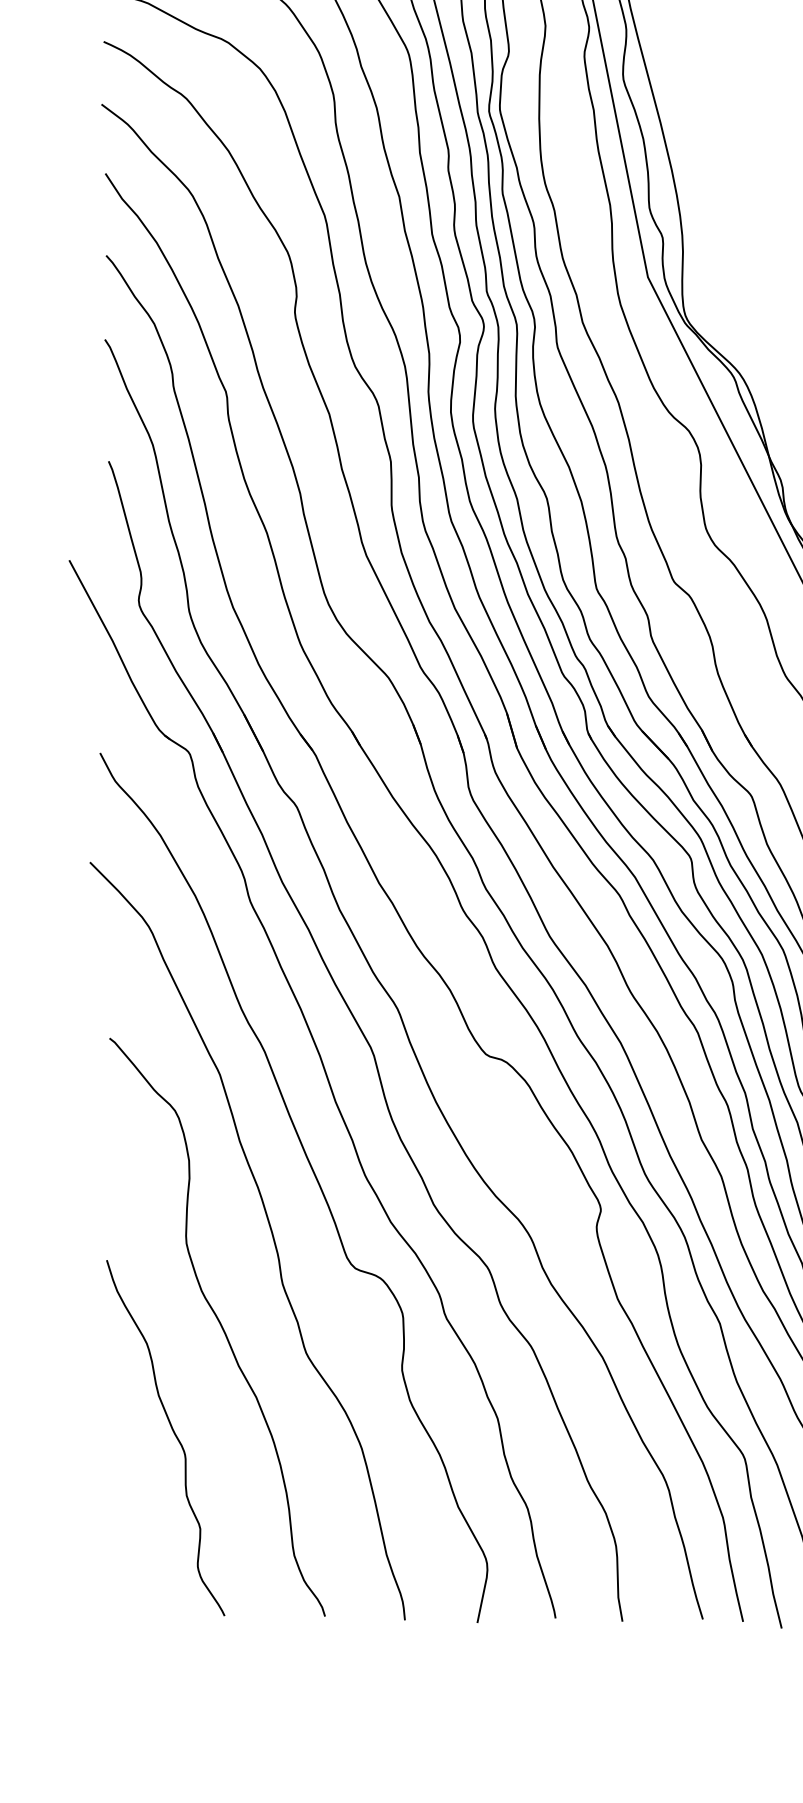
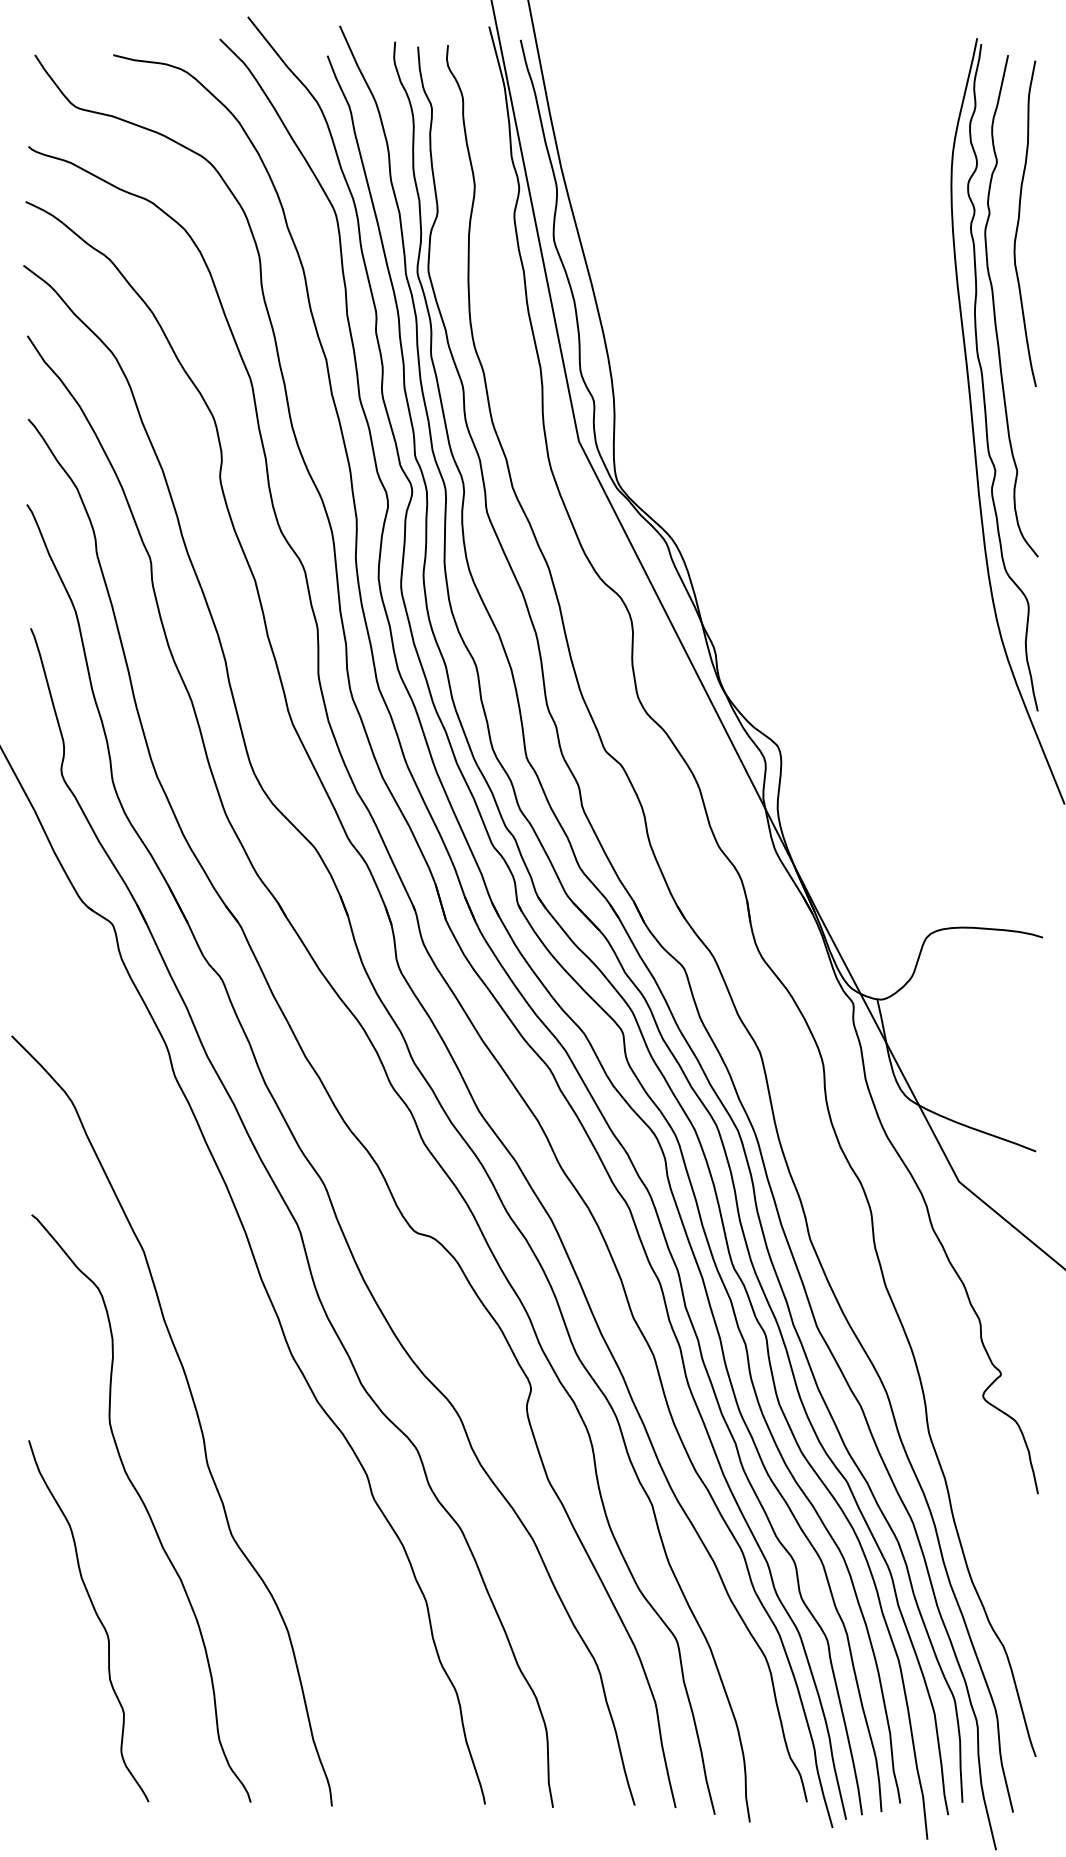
curve: (314, 1177) -> (240, 1356), removed

